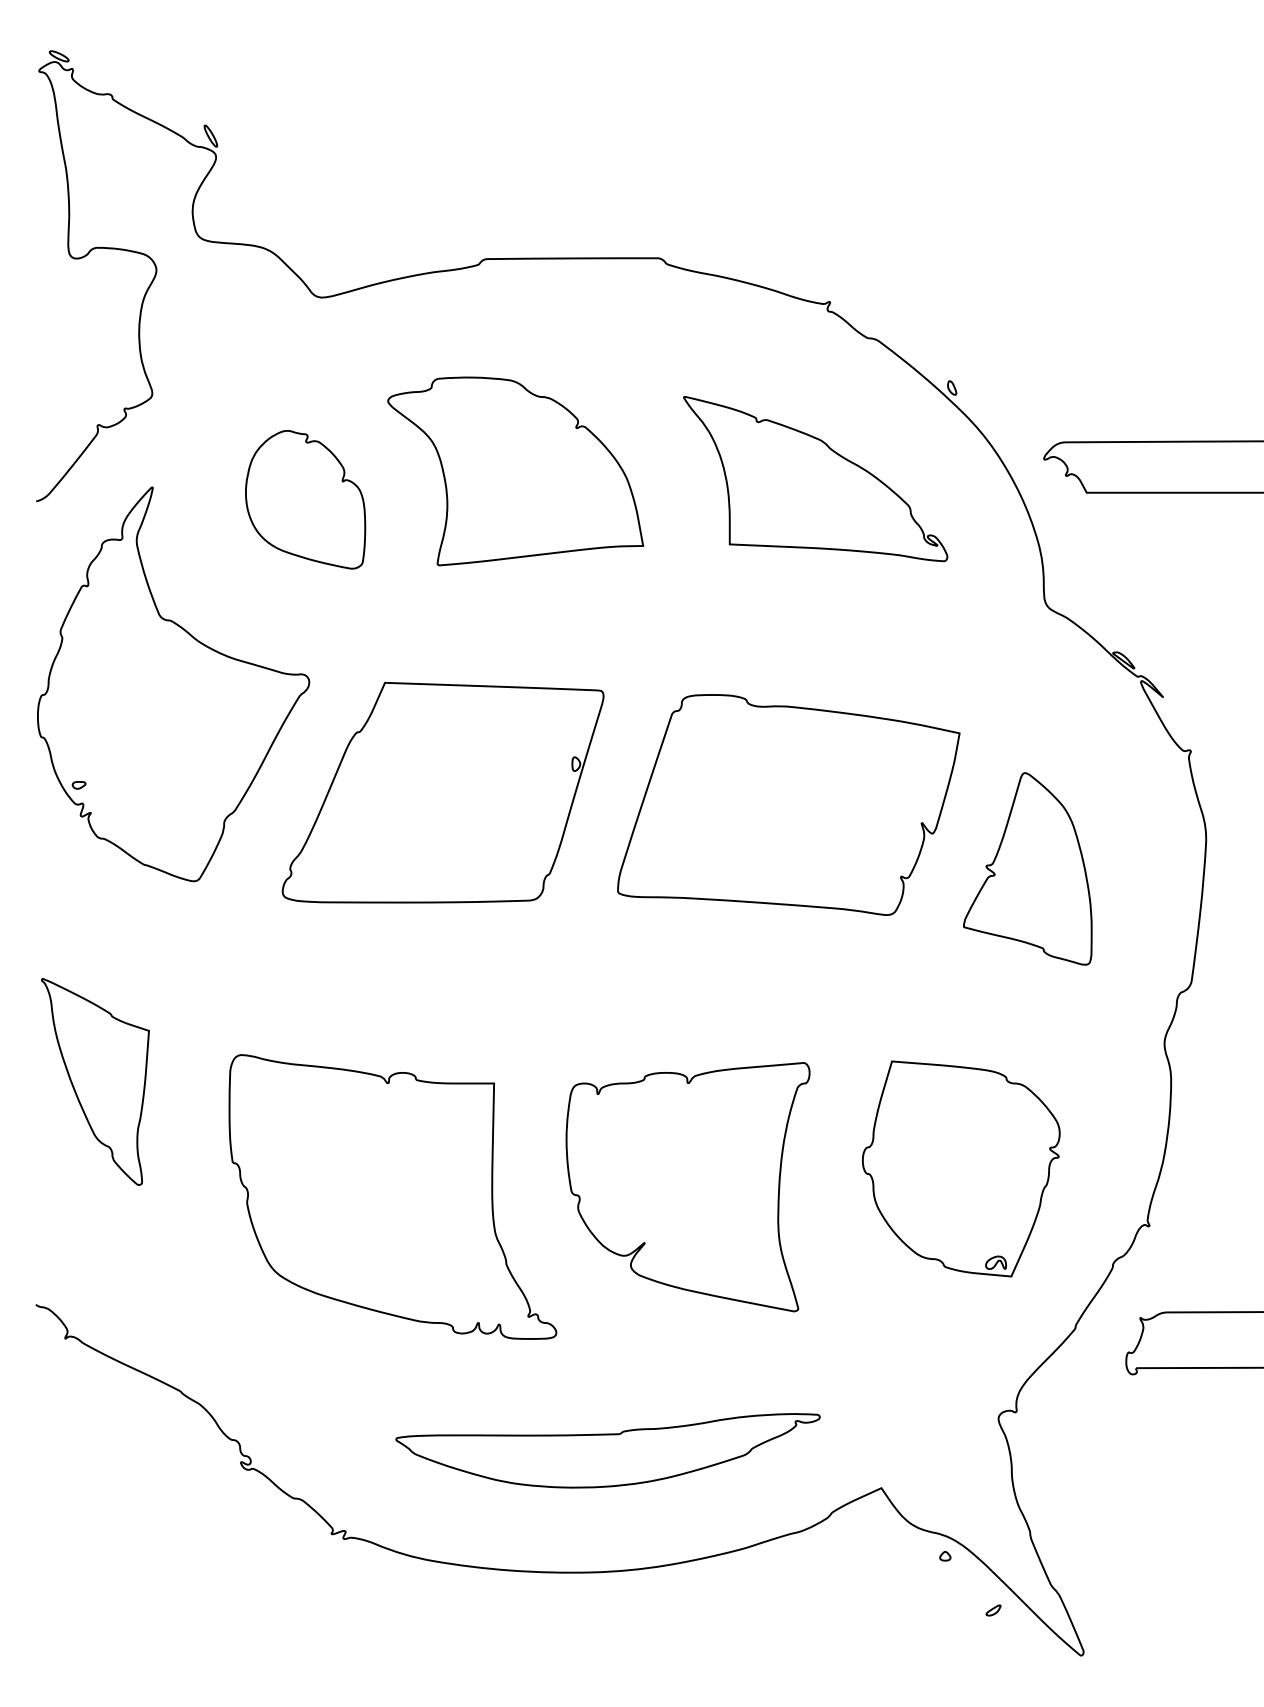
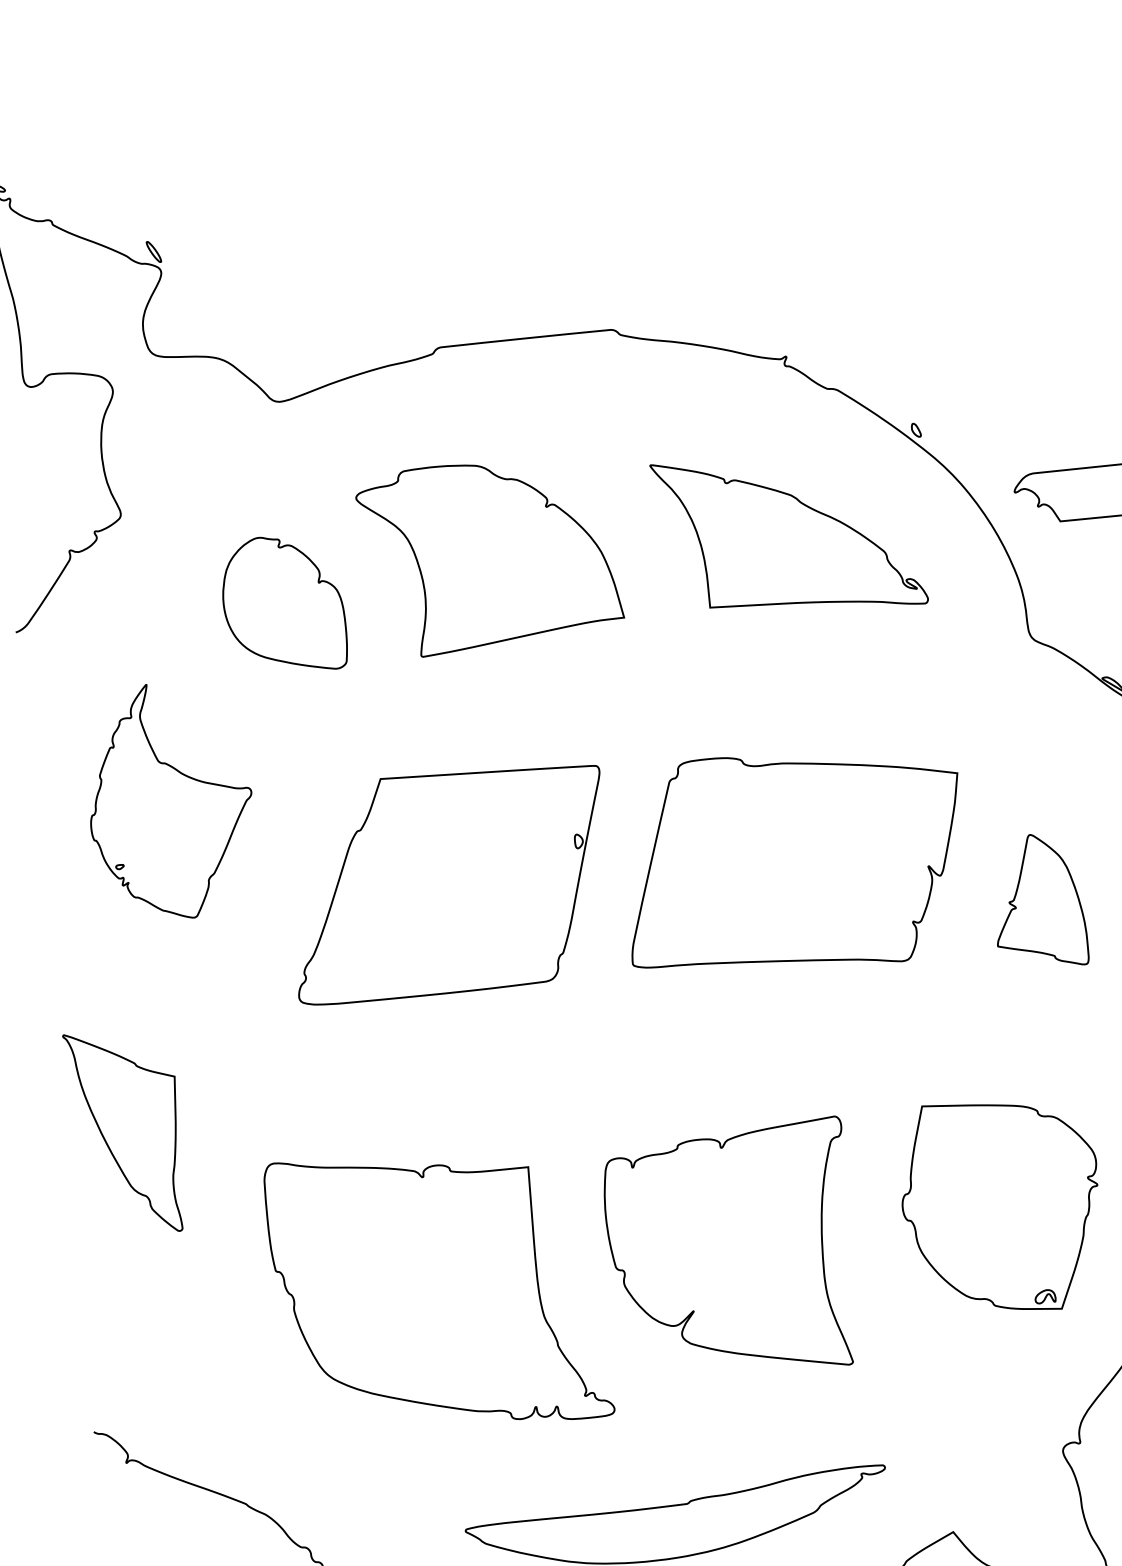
part: (173, 684) -> (170, 801), size x0.6
part: (1027, 868) -> (1038, 901), size x0.7
part: (95, 1081) -> (126, 1132), moved

